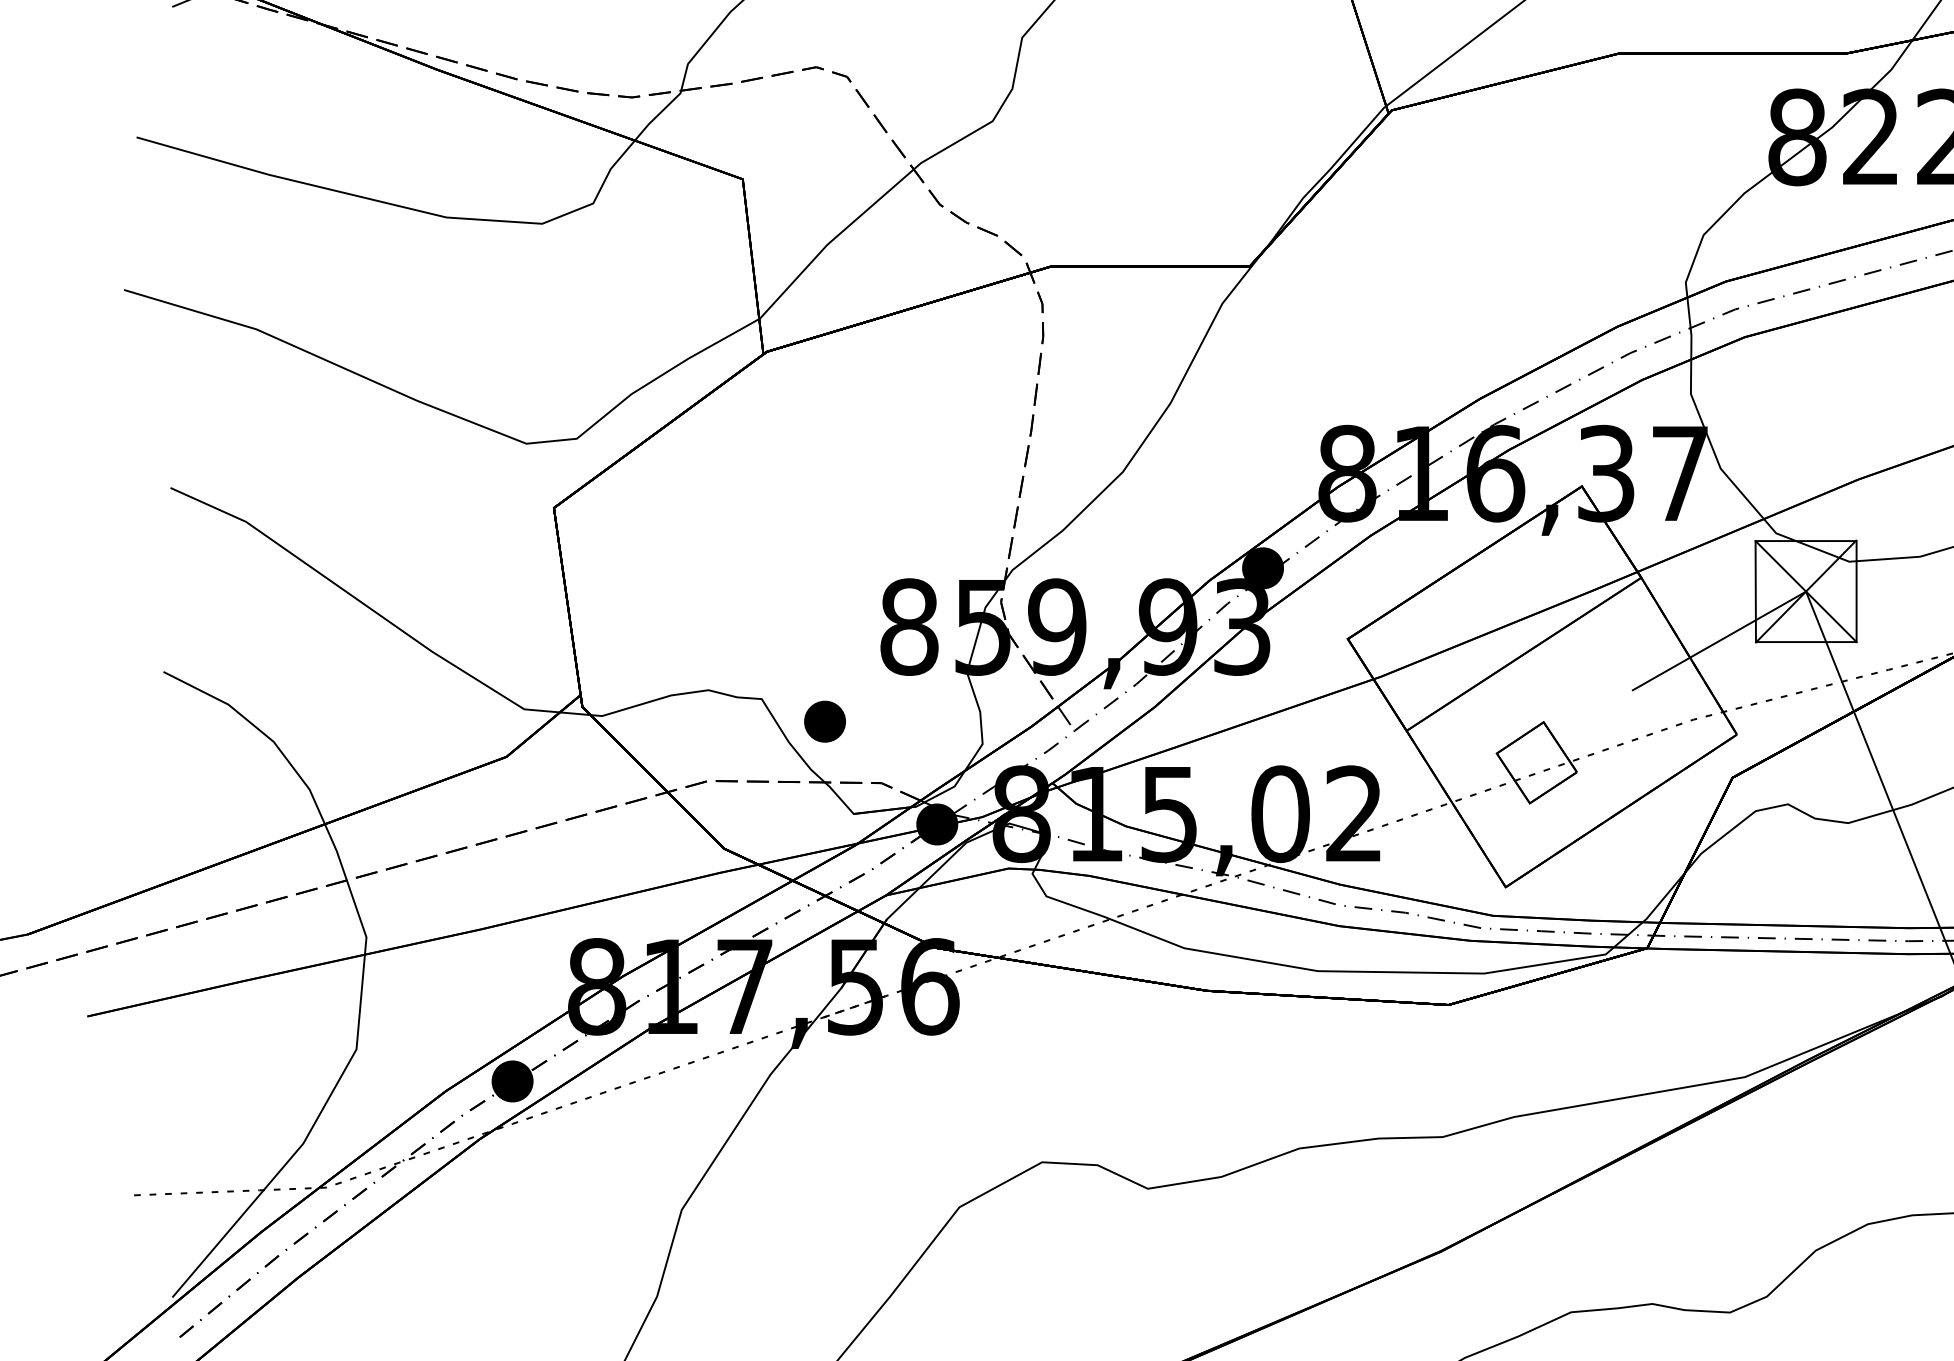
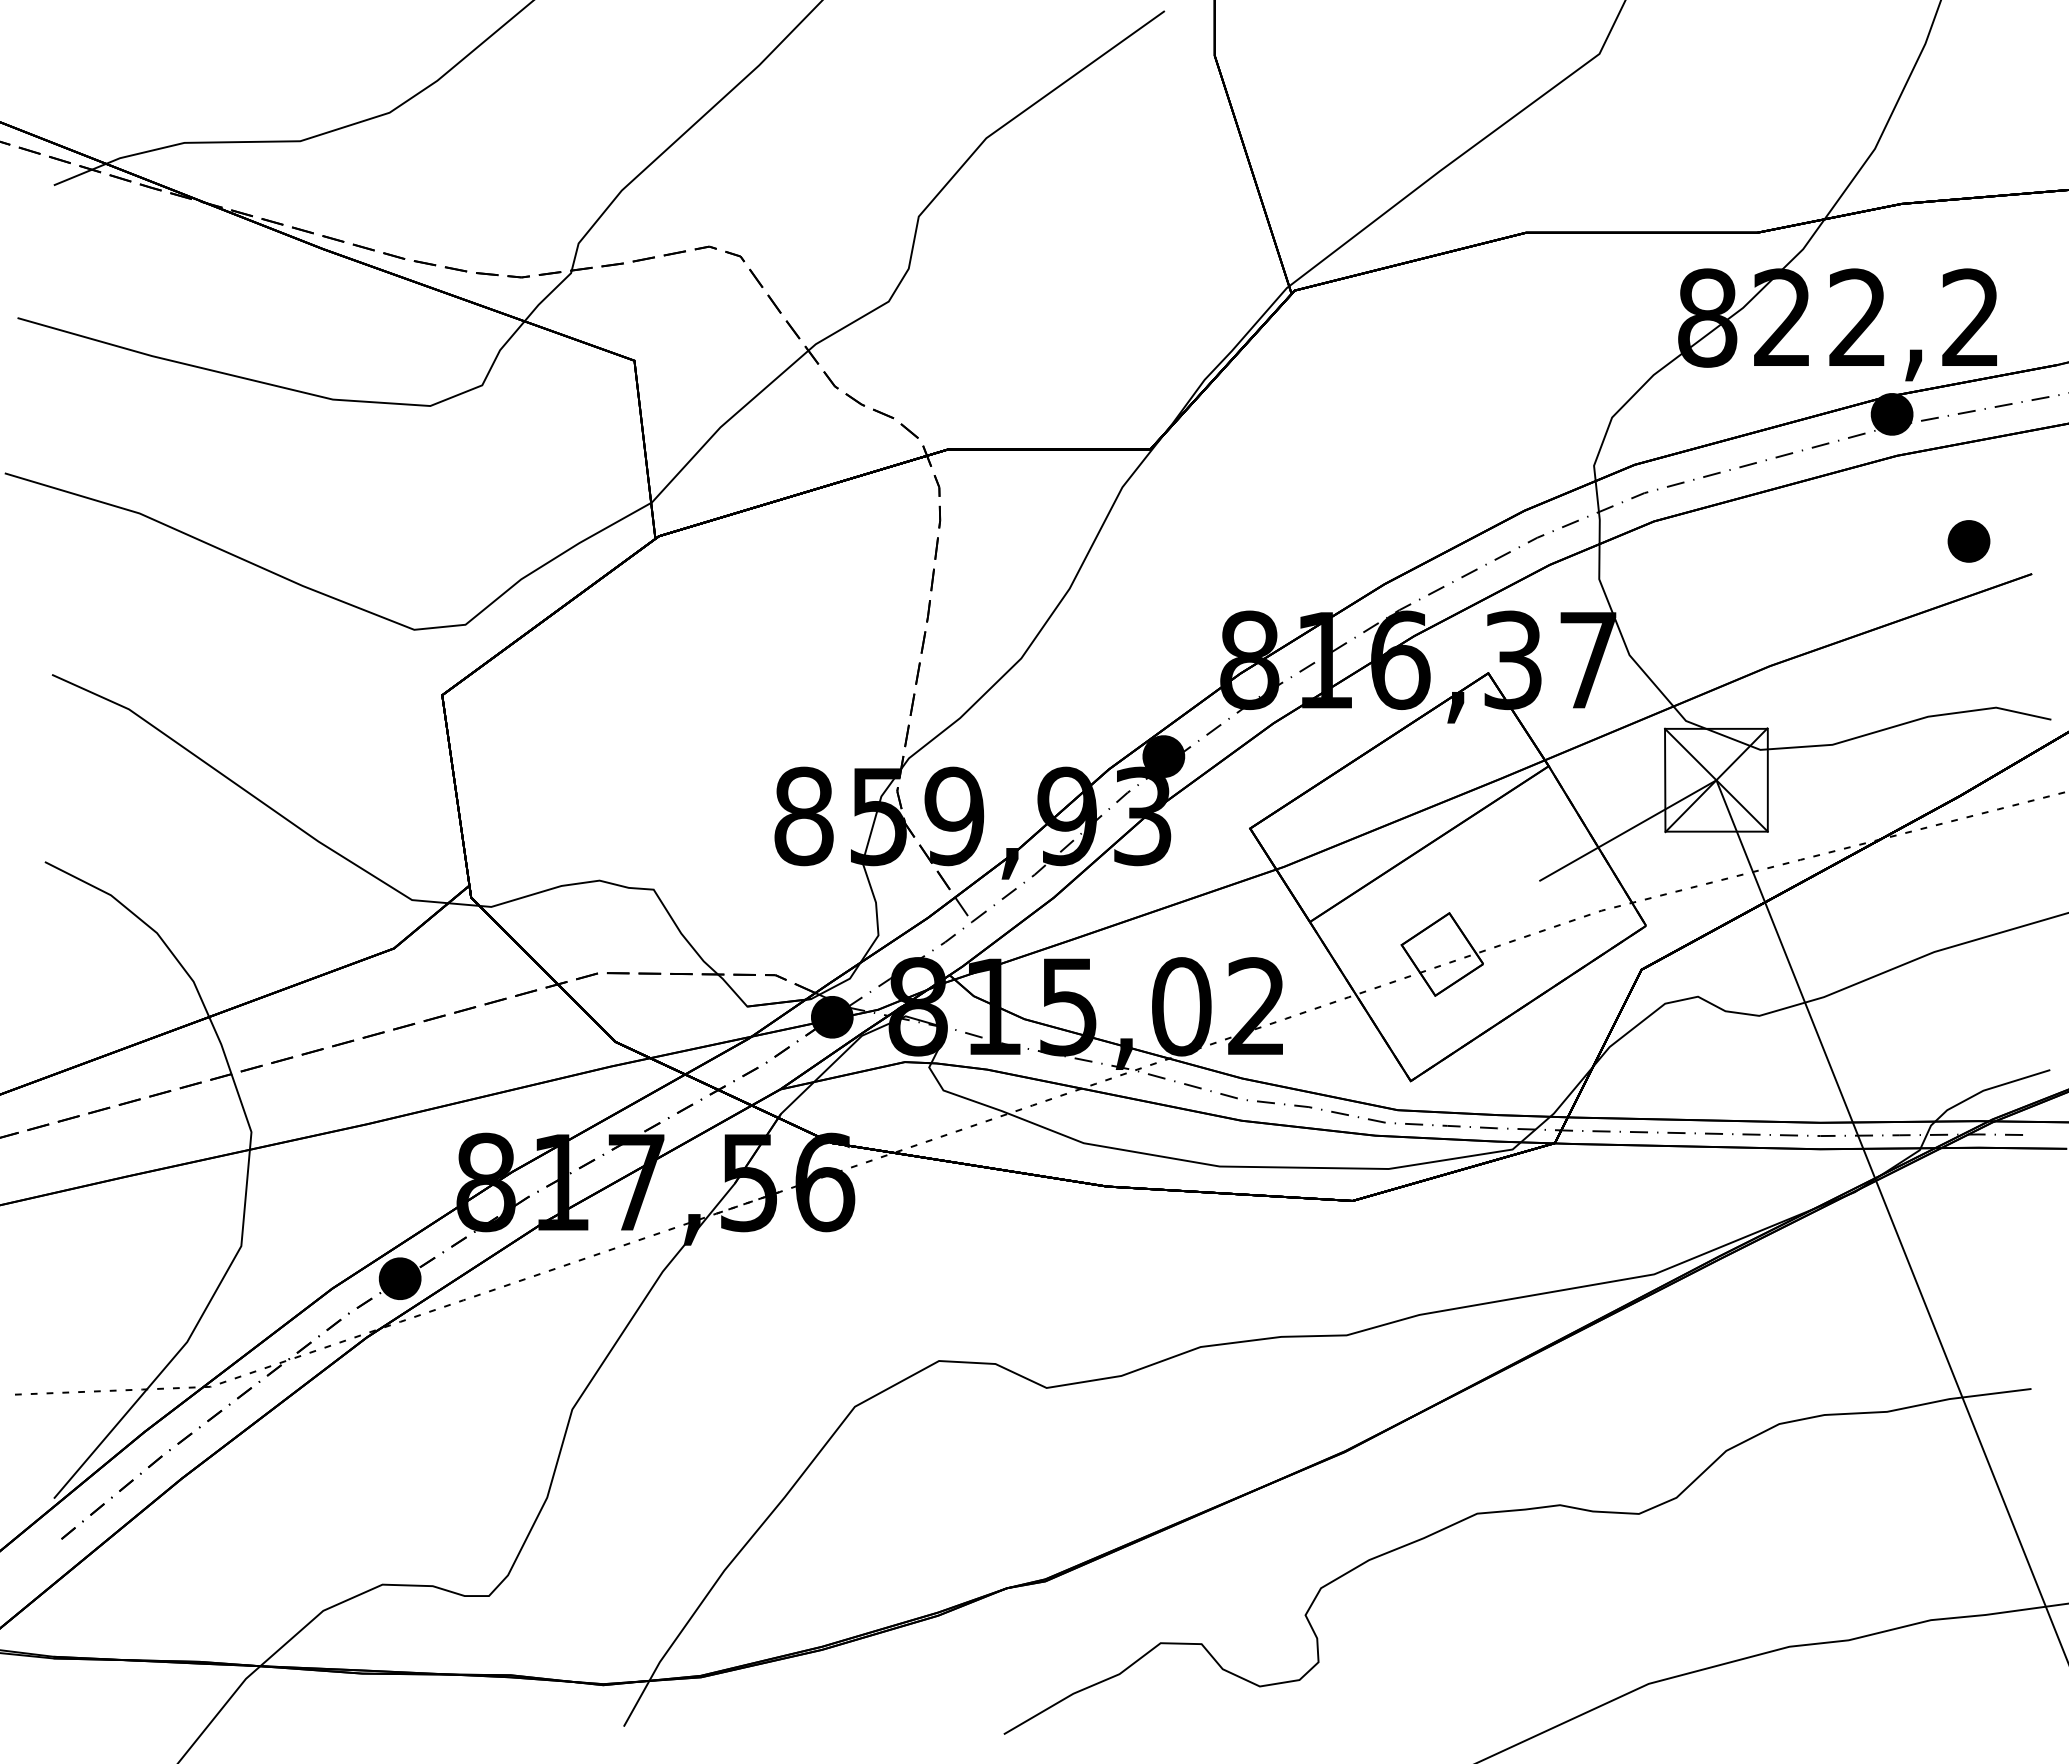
part: (824, 721) -> (717, 912), removed

